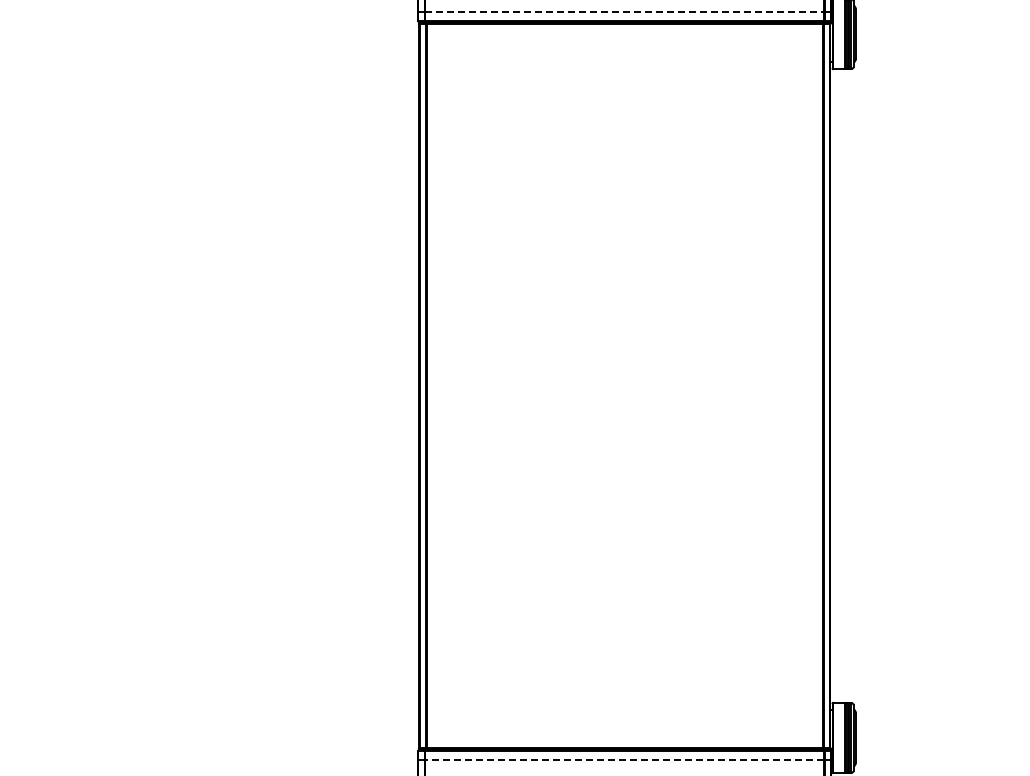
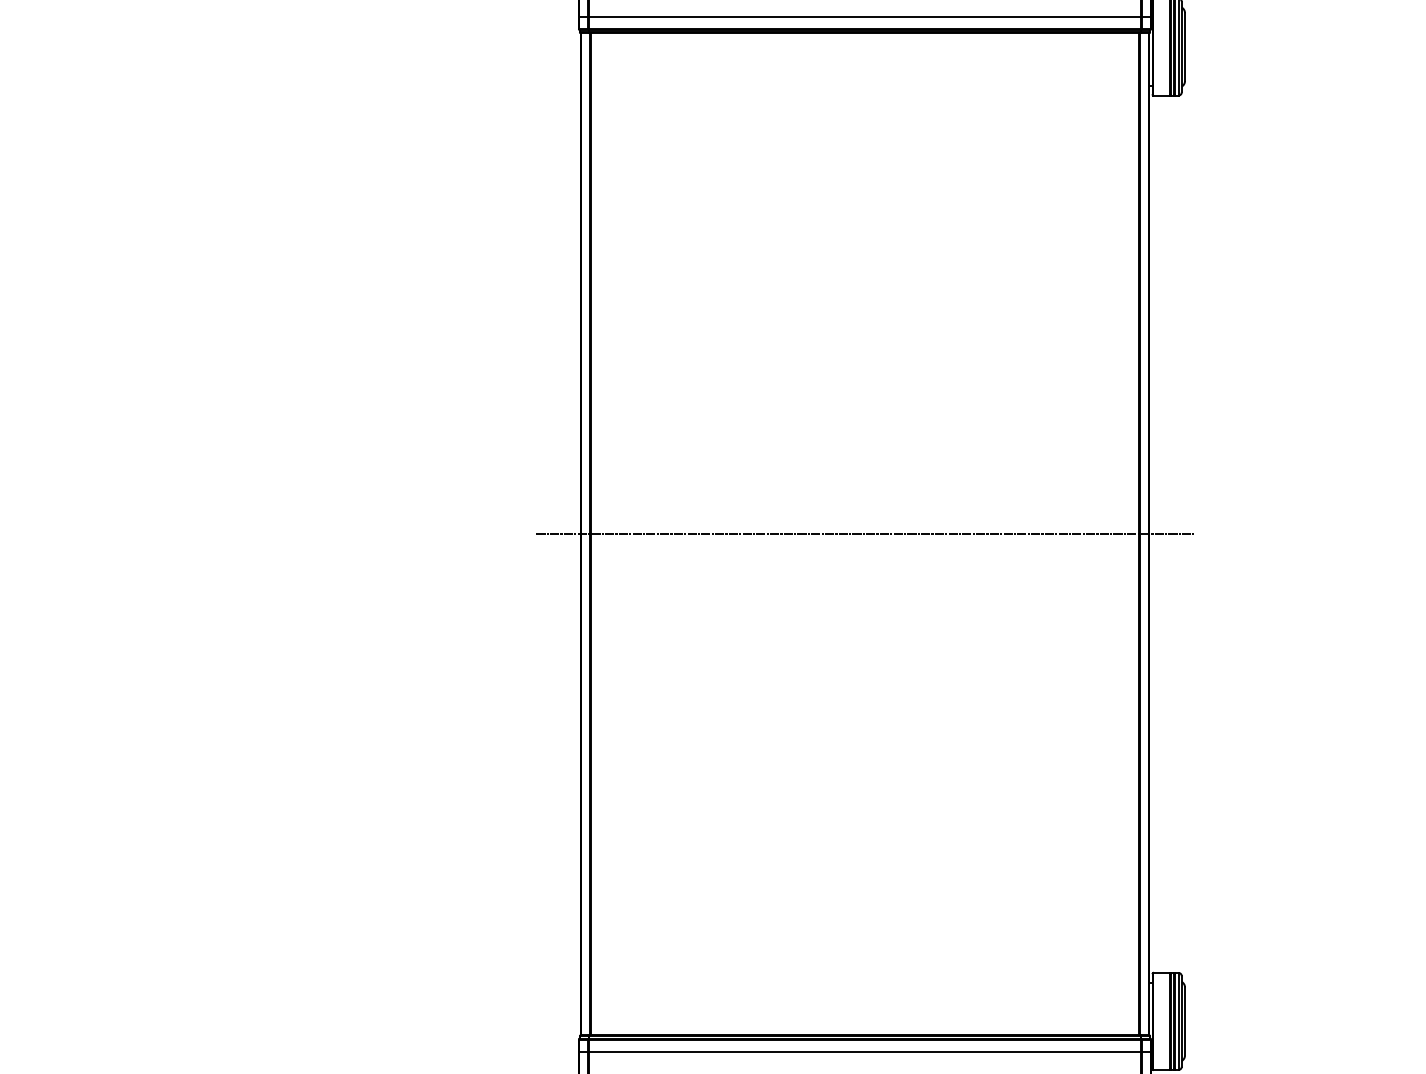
line: (625, 12) -> (865, 17), dashed -> solid
line: (624, 386) -> (864, 534), added
line: (624, 759) -> (864, 1051), dashed -> solid

